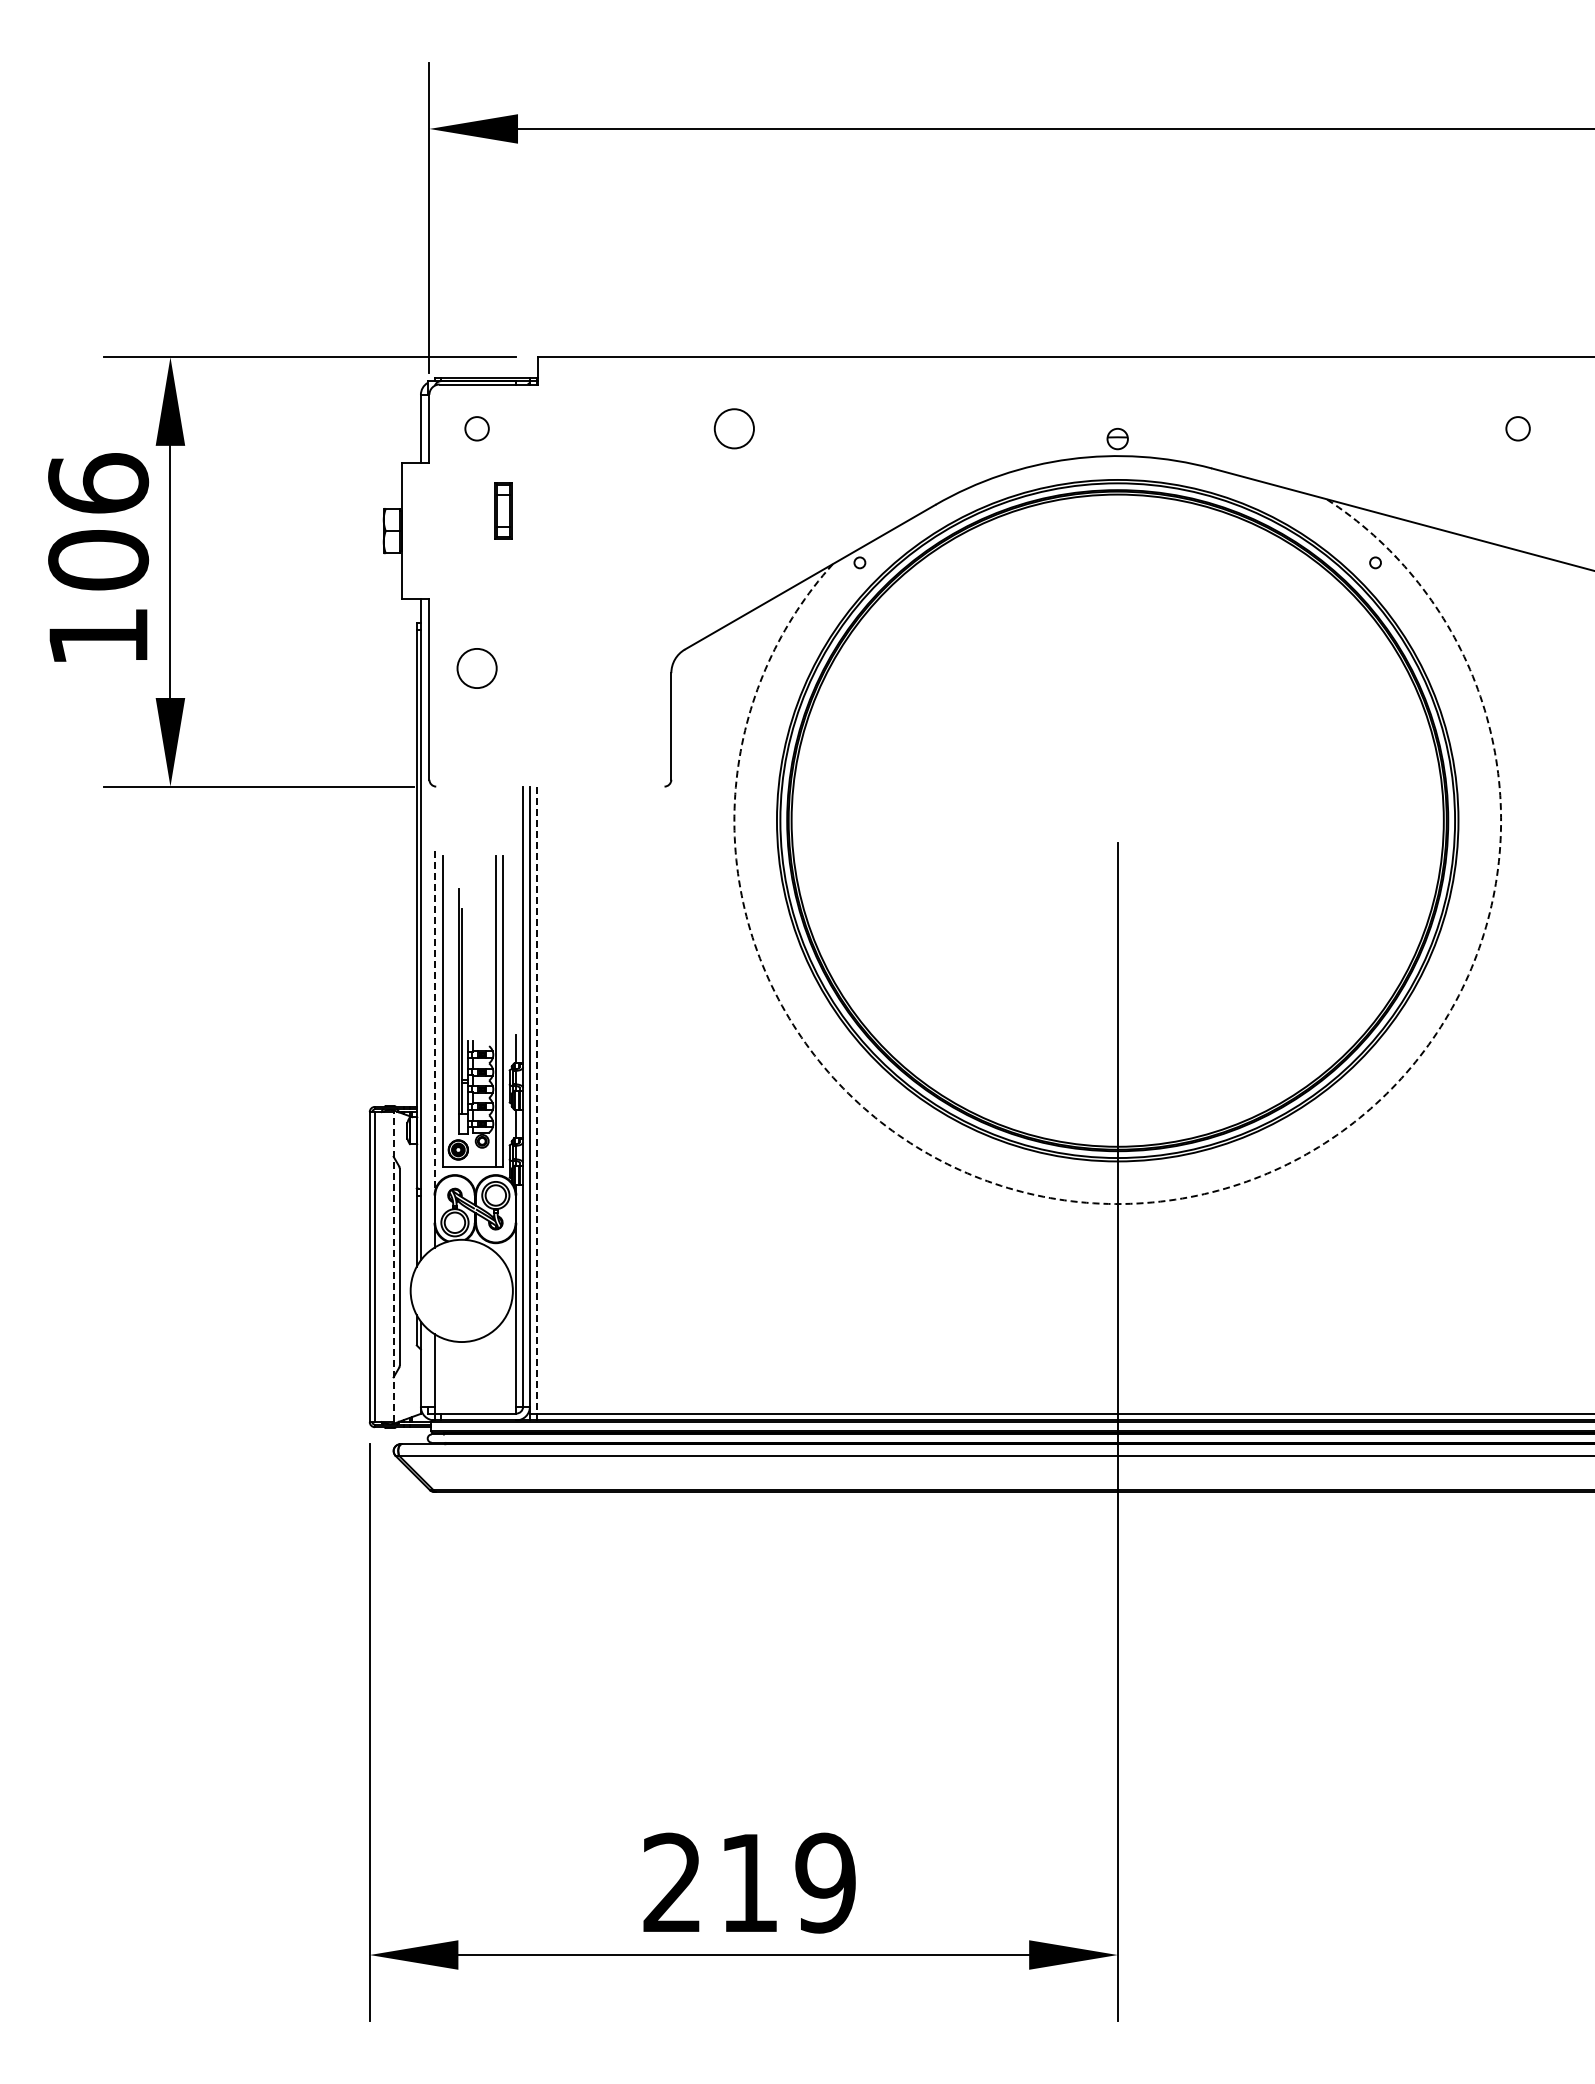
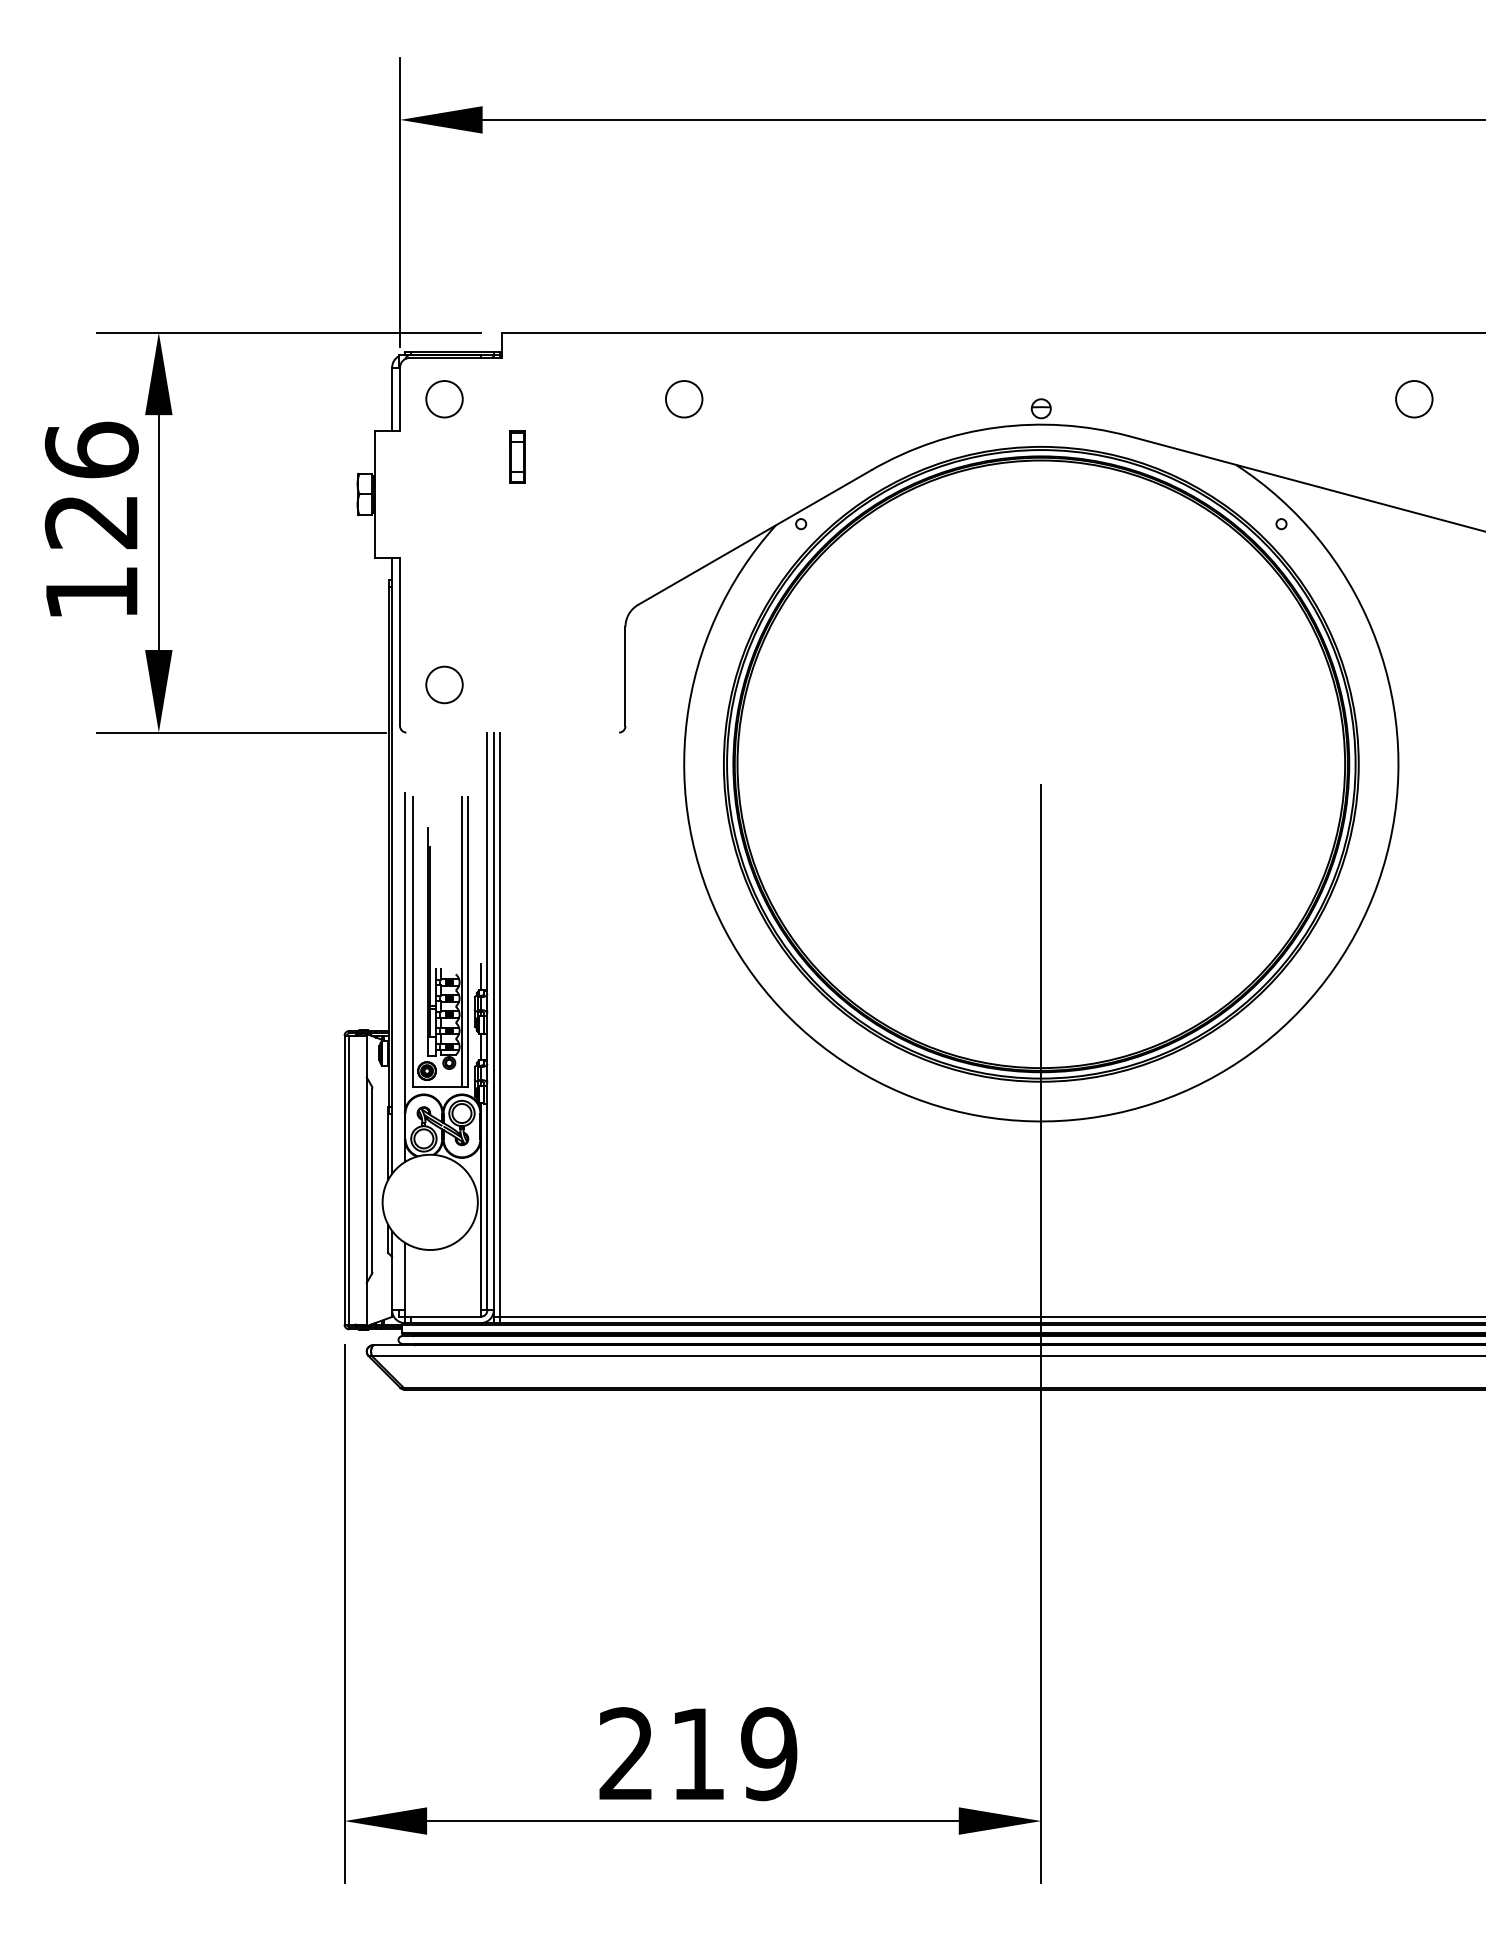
circle: (476, 428) -> (443, 398), size x1.67
circle: (1517, 428) -> (1413, 398), size x1.67
part: (503, 510) -> (517, 456), moved
text: (98, 560) -> (91, 521), 106 -> 126
circle: (476, 668) -> (443, 684), moved
line: (434, 1023) -> (404, 953), dashed -> solid
line: (536, 1100) -> (499, 1024), dashed -> solid
arc: (1167, 1200) -> (1087, 1118), dashed -> solid
line: (393, 1266) -> (366, 1179), dashed -> solid

